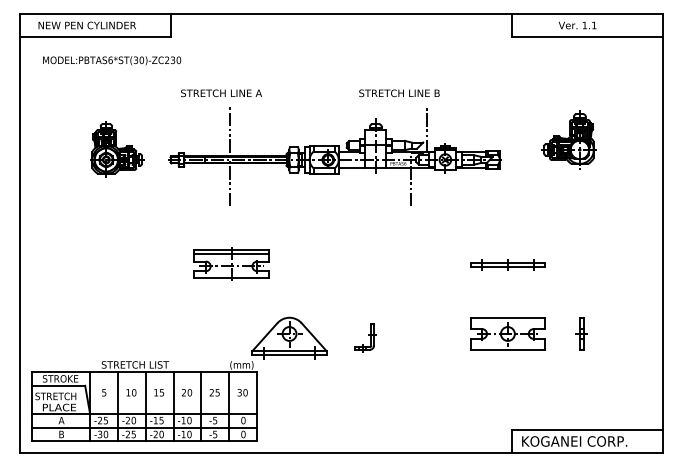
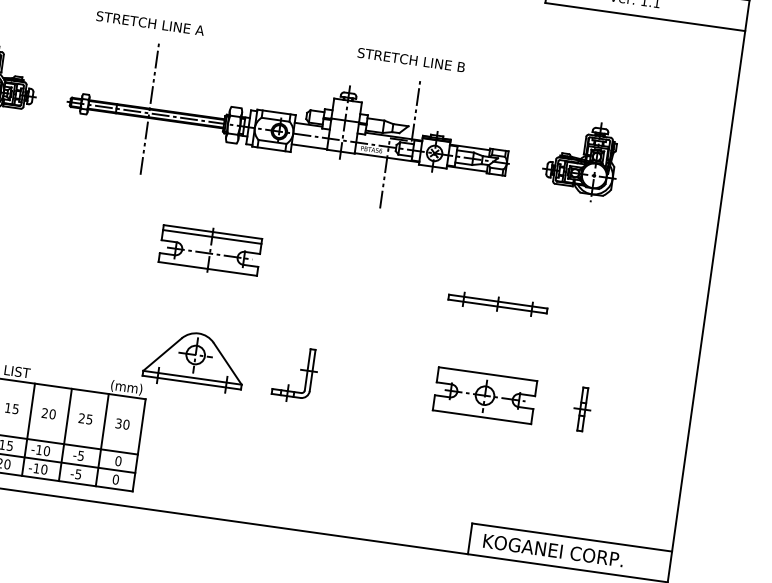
text: (399, 93) -> (411, 60), moved
part: (568, 139) -> (581, 159), moved
part: (231, 263) -> (210, 249), moved
part: (365, 337) -> (295, 373), size x1.43

